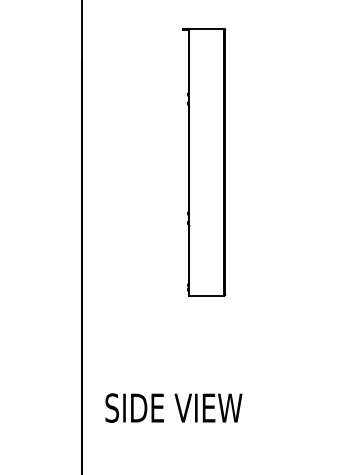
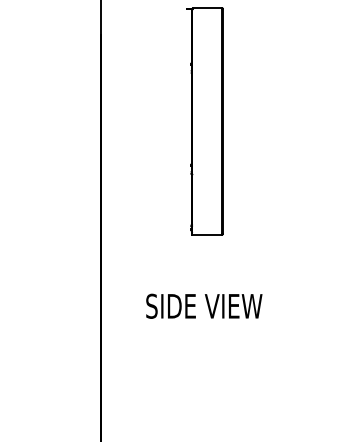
text: (174, 407) -> (204, 305), moved

